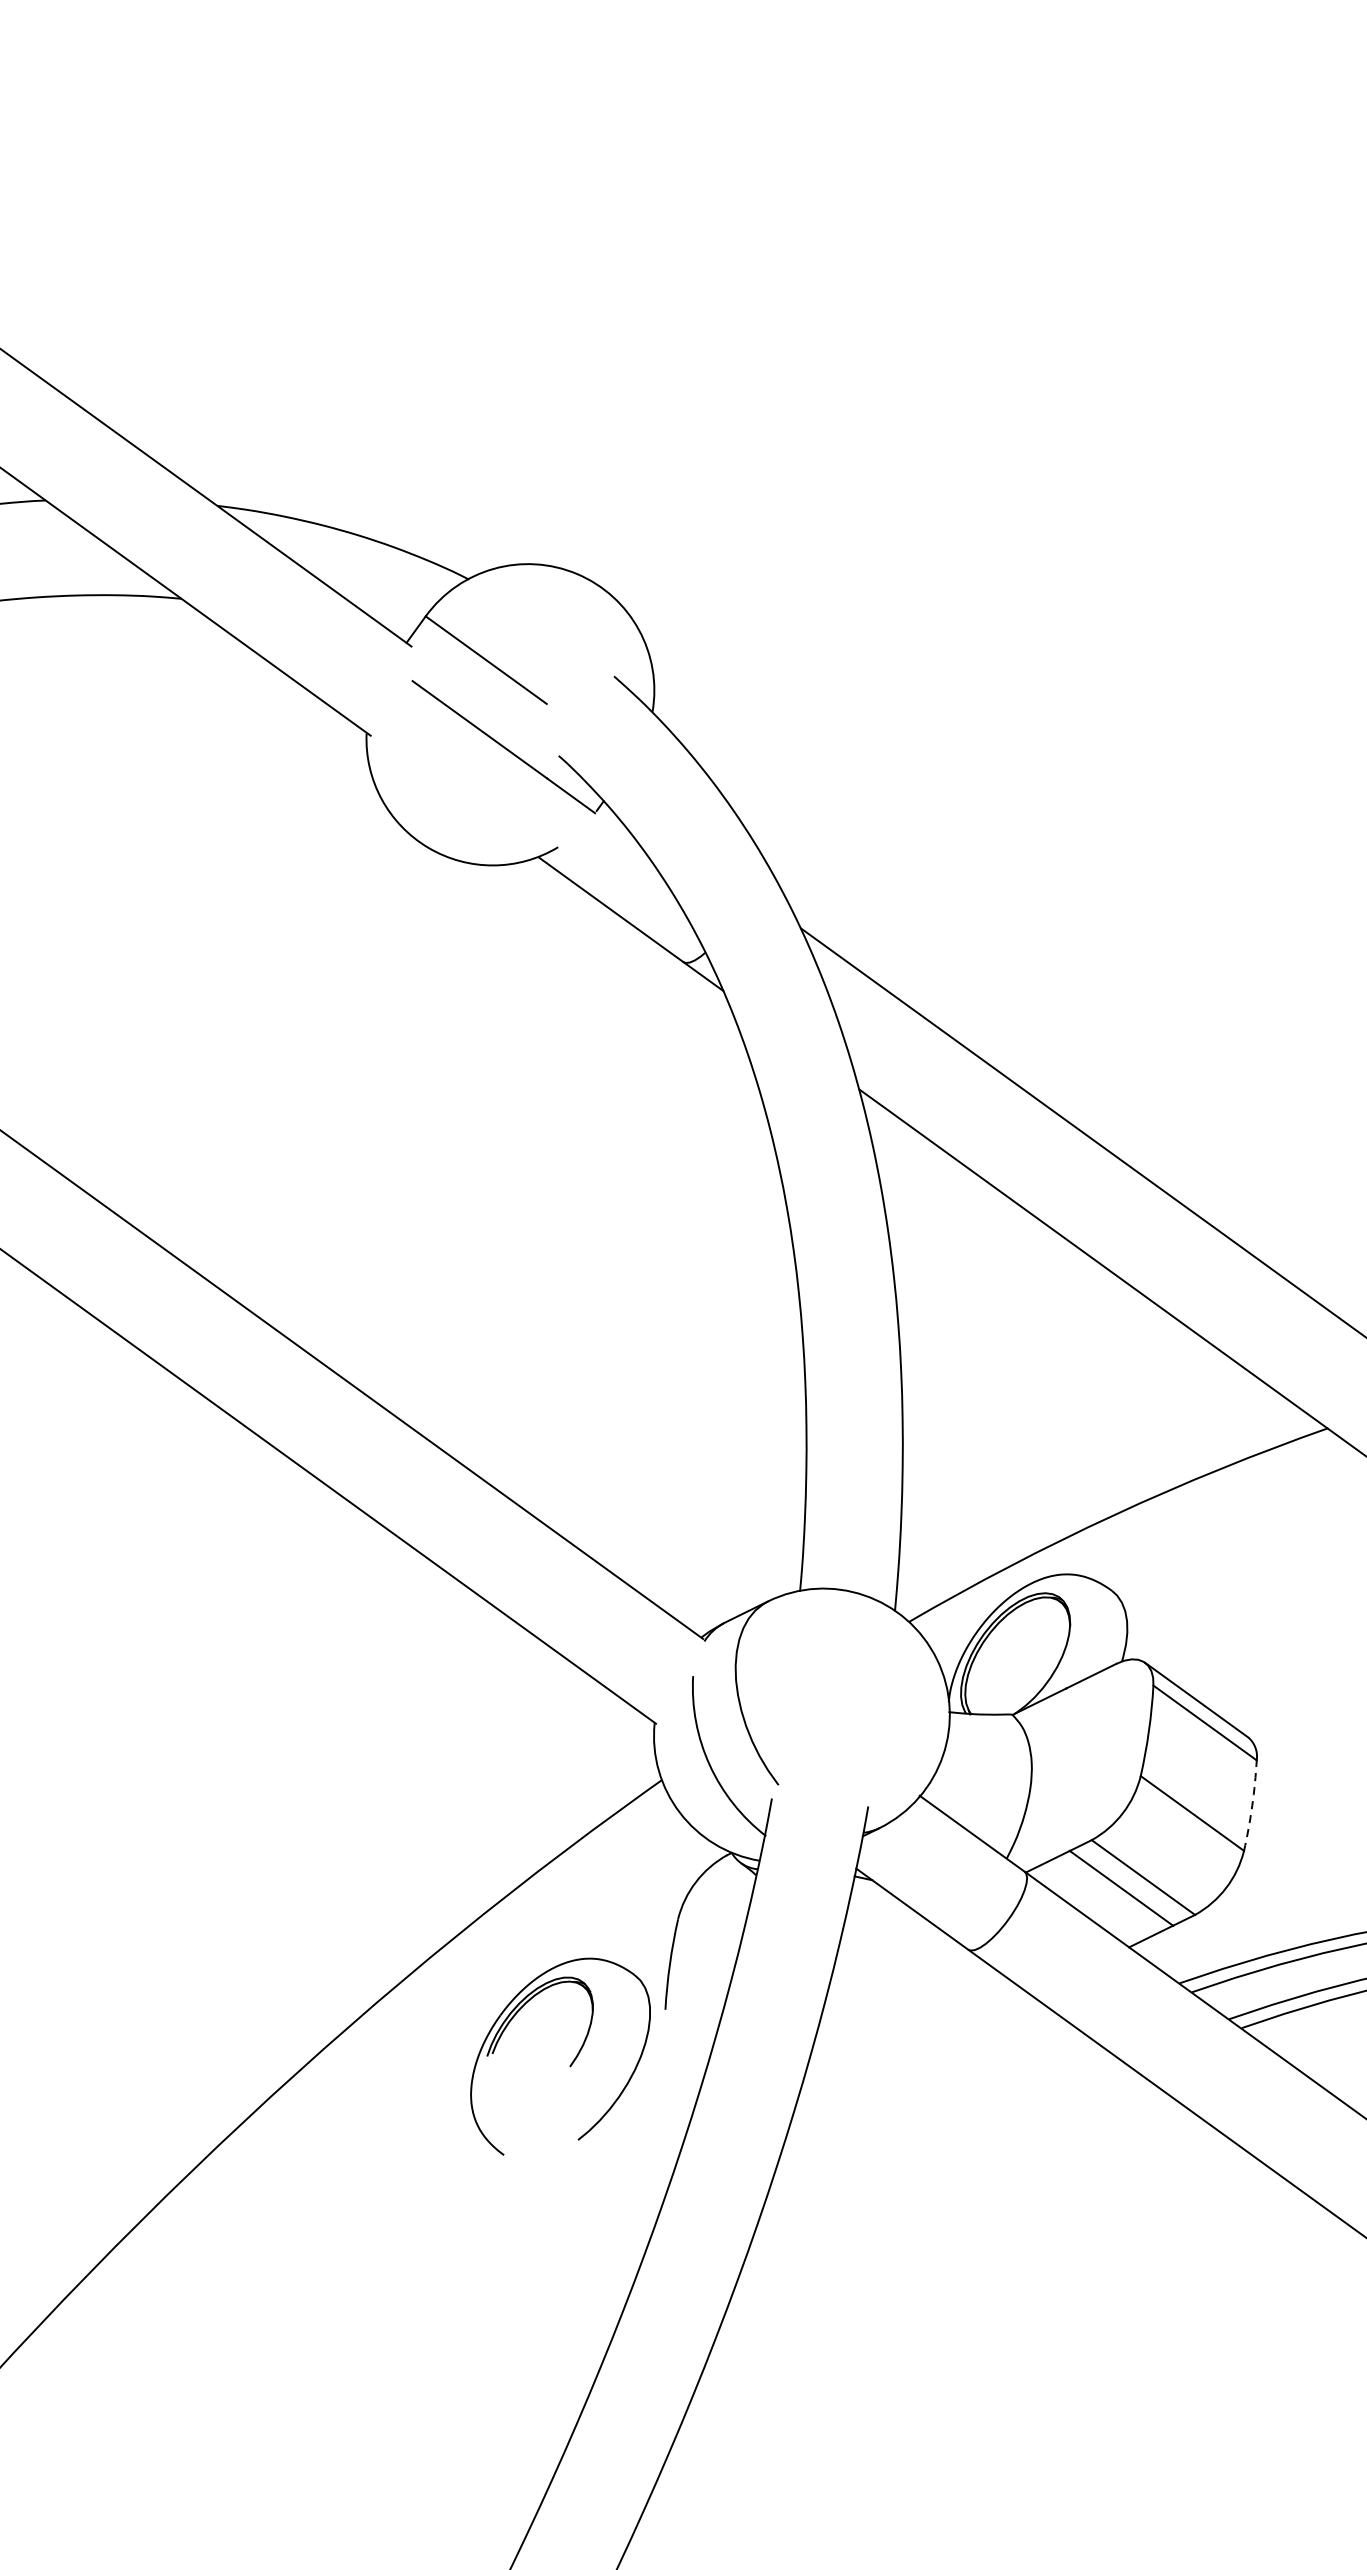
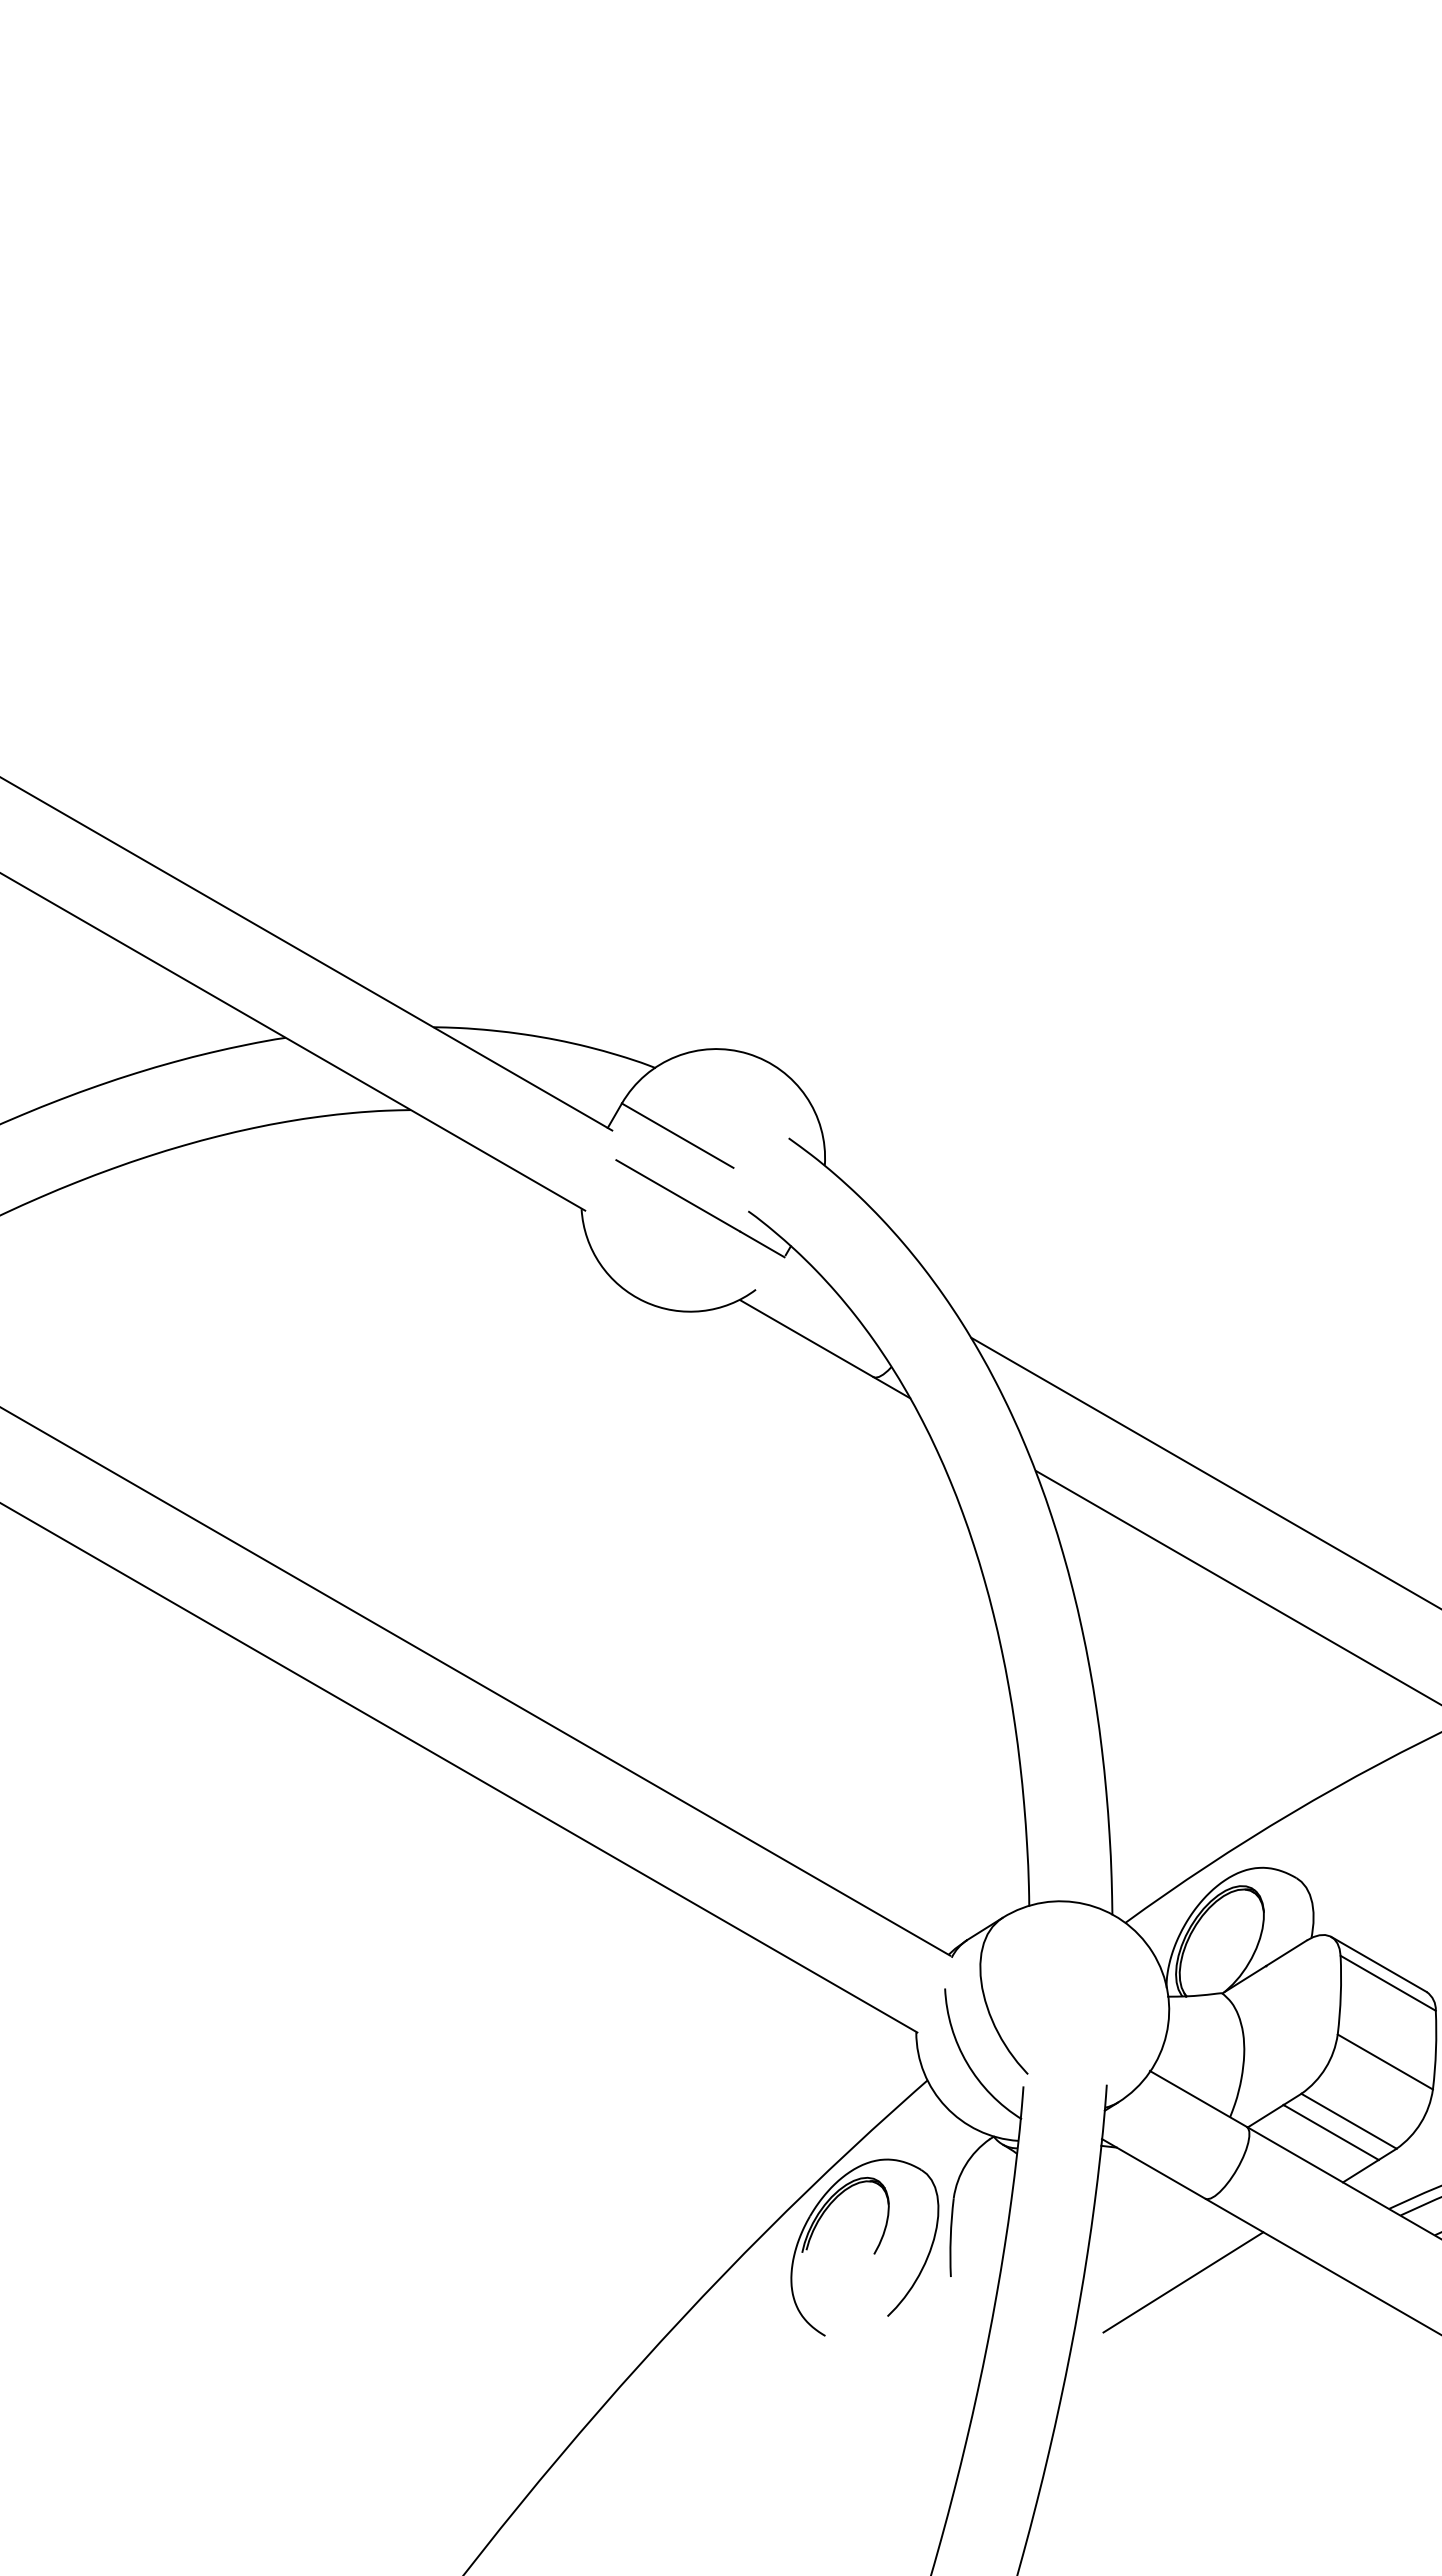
arc: (1251, 1806) -> (1435, 2050), dashed -> solid
line: (933, 2043) -> (1183, 2282), added
part: (570, 2063) -> (874, 2251), moved

